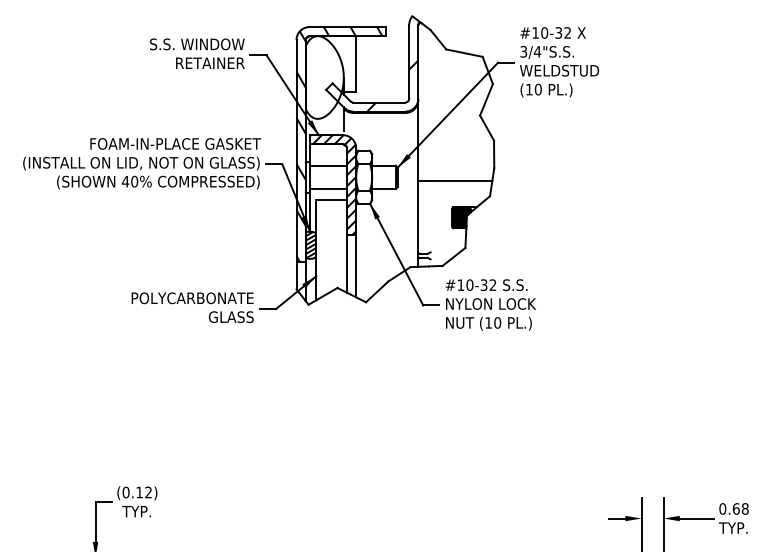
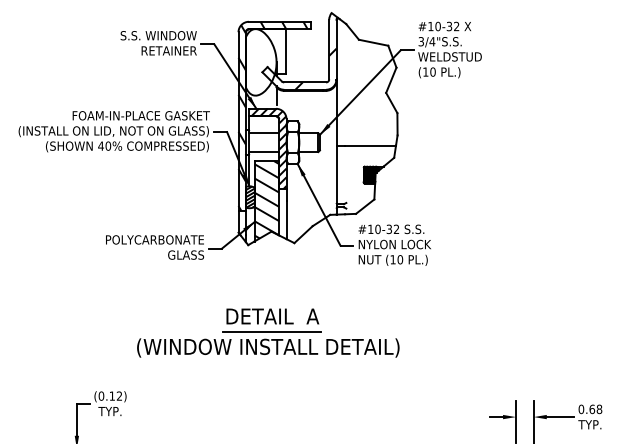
hatch: (331, 248) -> (266, 199), added
part: (333, 413) -> (268, 332), added

